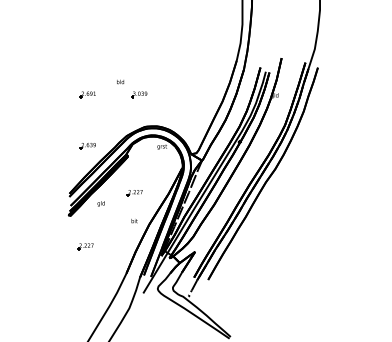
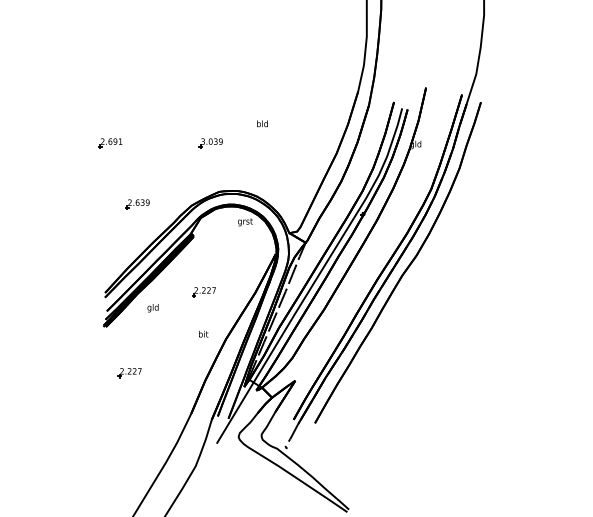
text: (120, 81) -> (262, 123), moved
part: (87, 94) -> (109, 142), moved
part: (87, 146) -> (136, 204), moved

